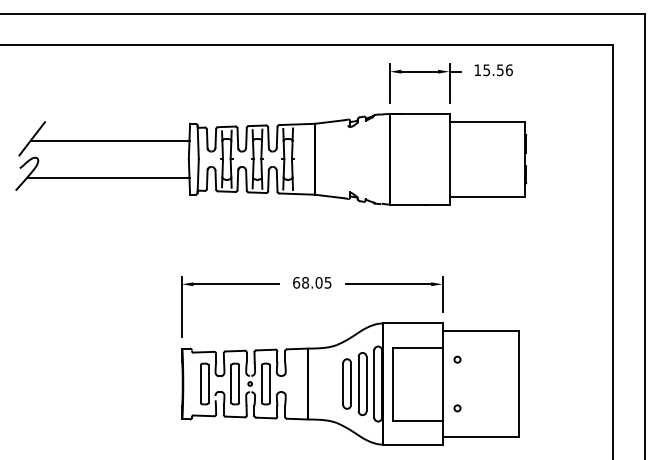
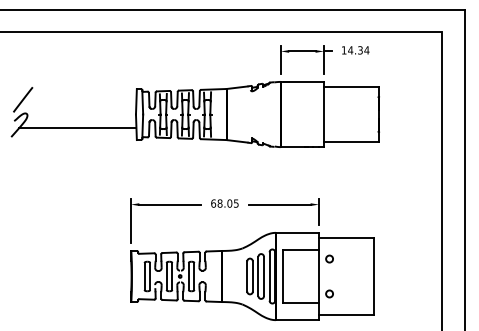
text: (498, 70) -> (359, 50), 15.56 -> 14.34
line: (109, 140) -> (78, 101), removed
circle: (457, 359) -> (329, 258), size x1.6
circle: (457, 408) -> (329, 294), size x1.6

